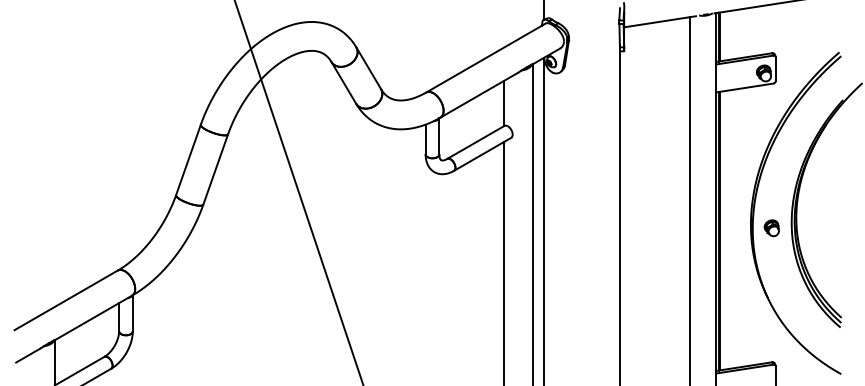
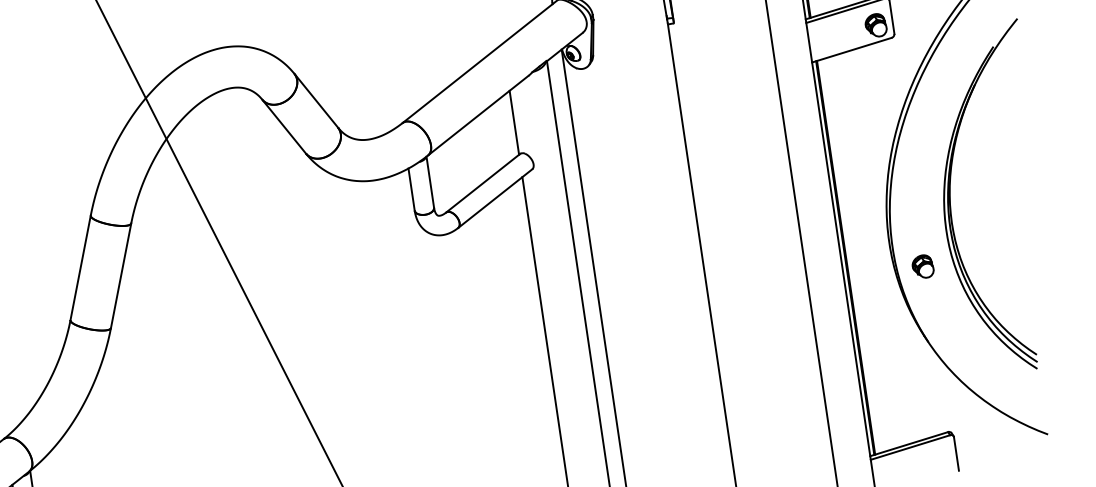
part: (771, 228) -> (922, 267), moved

